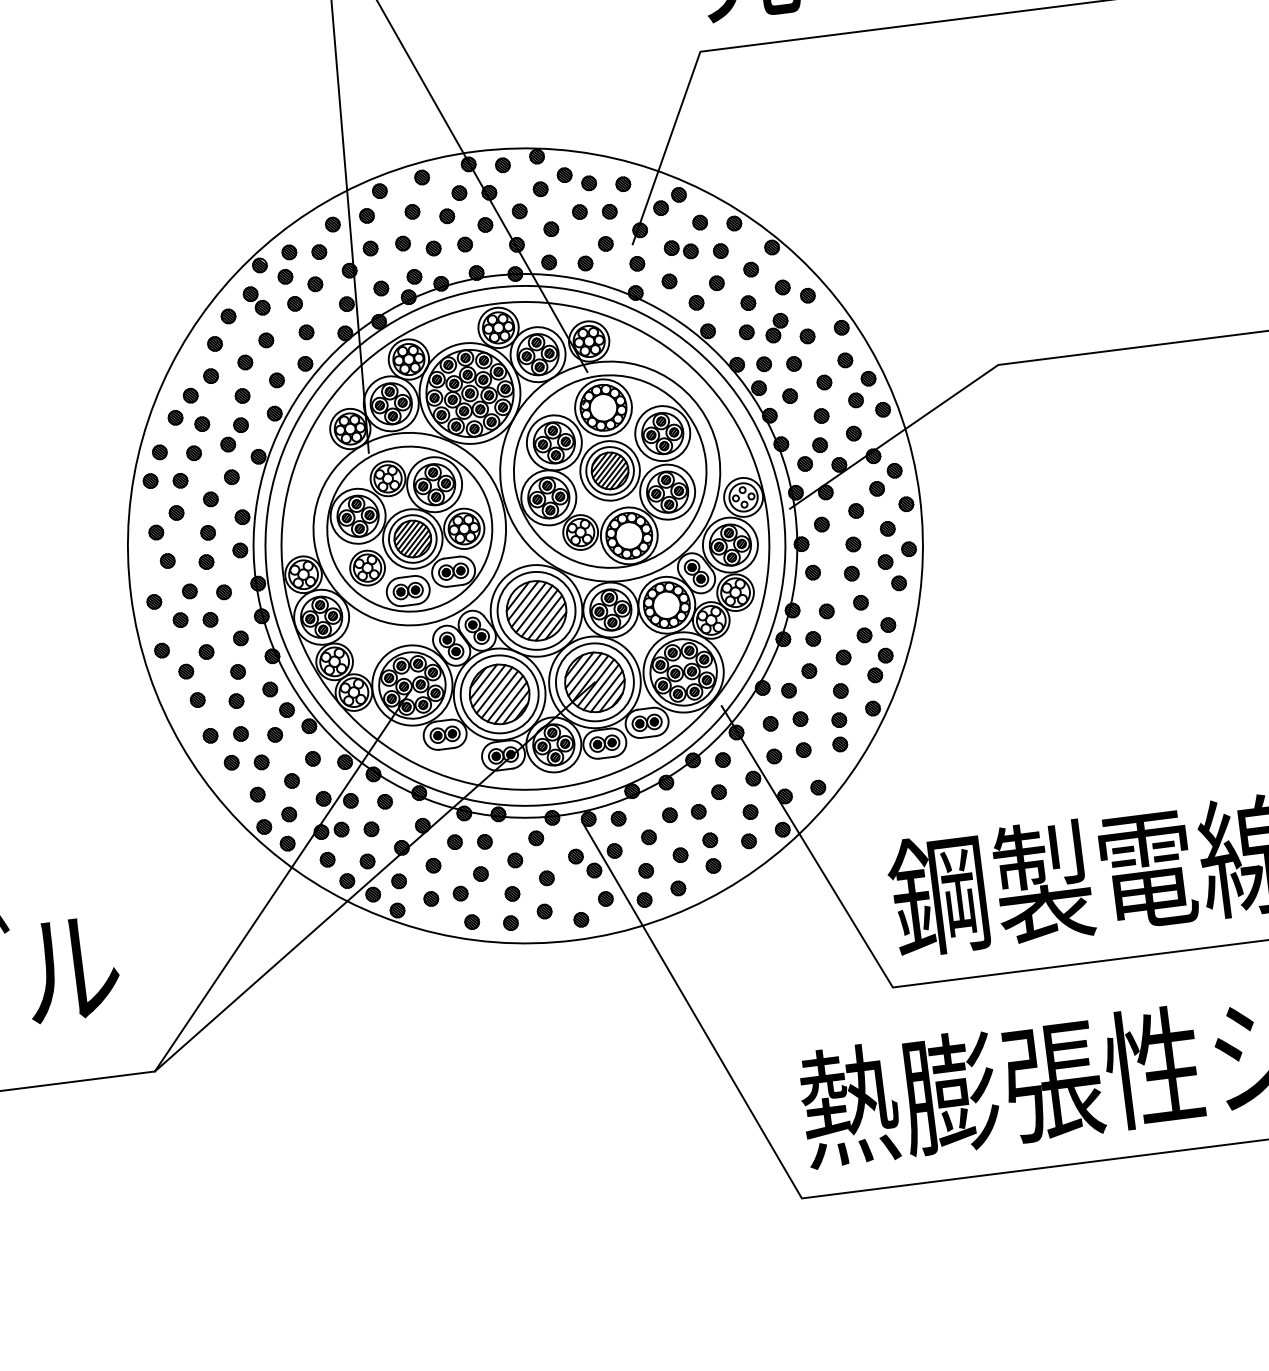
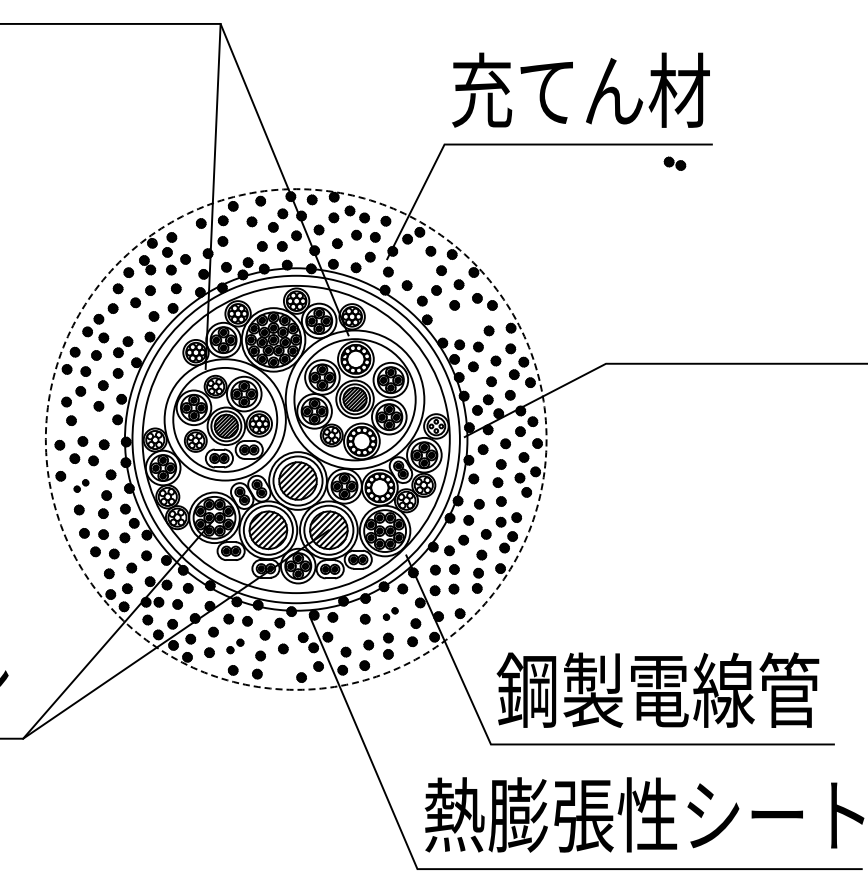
part: (402, 242) -> (243, 240), removed
part: (680, 249) -> (674, 163), moved
part: (319, 251) -> (190, 239), removed
part: (764, 328) -> (462, 322), removed
part: (242, 395) -> (131, 323), removed
circle: (524, 546) -> (295, 439), solid -> dashed
part: (206, 562) -> (95, 424), removed
part: (196, 661) -> (81, 485), size x0.6
part: (708, 801) -> (390, 613), size x0.6
part: (649, 837) -> (350, 631), removed
part: (471, 884) -> (235, 646), size x0.7
part: (544, 911) -> (279, 669), removed

